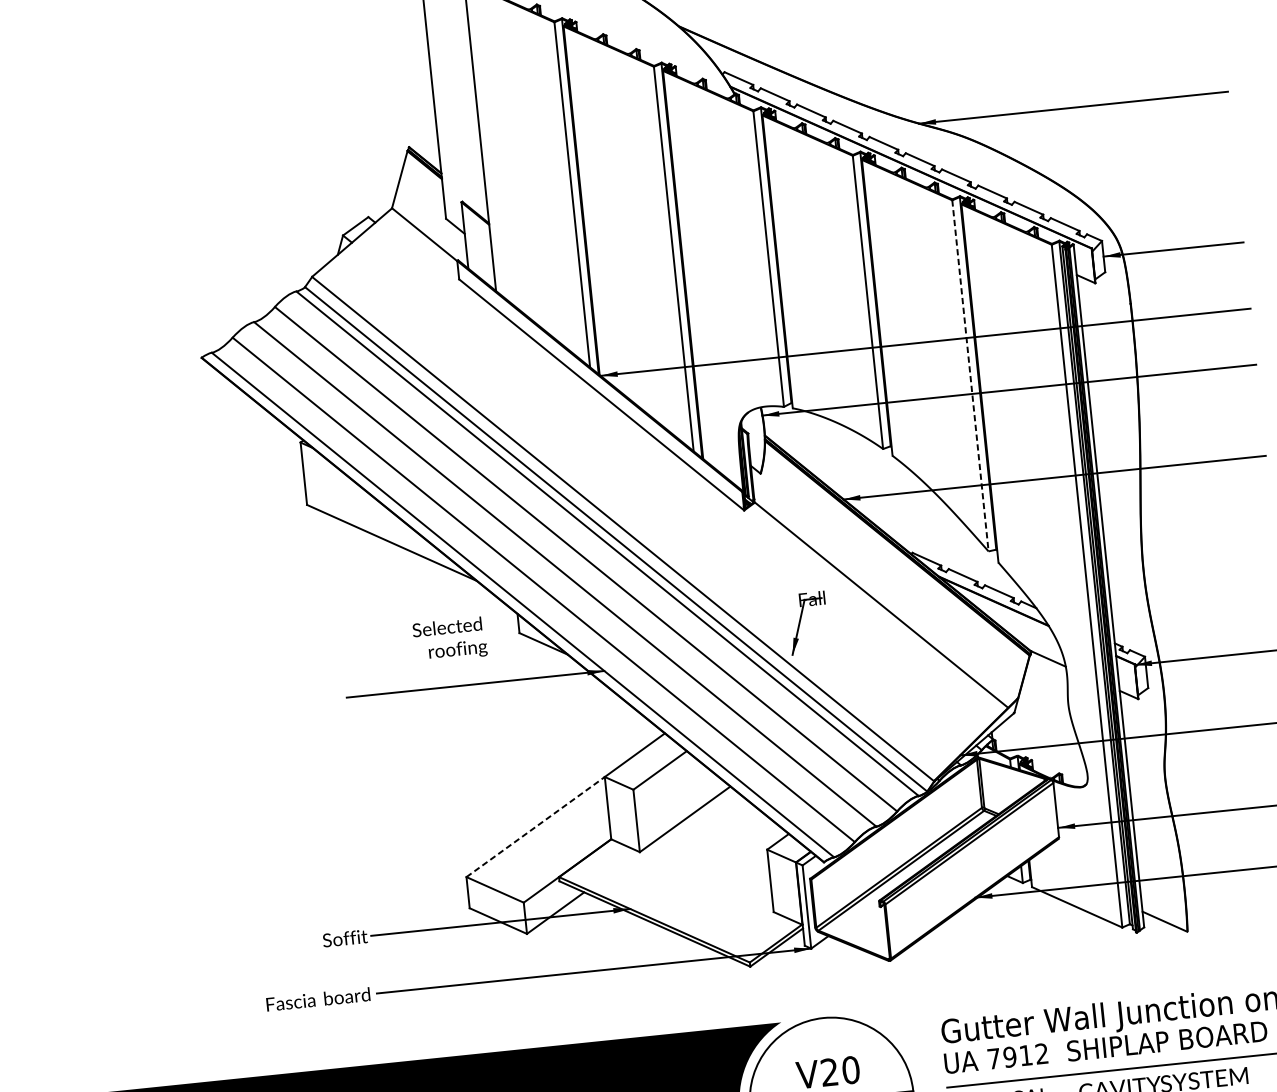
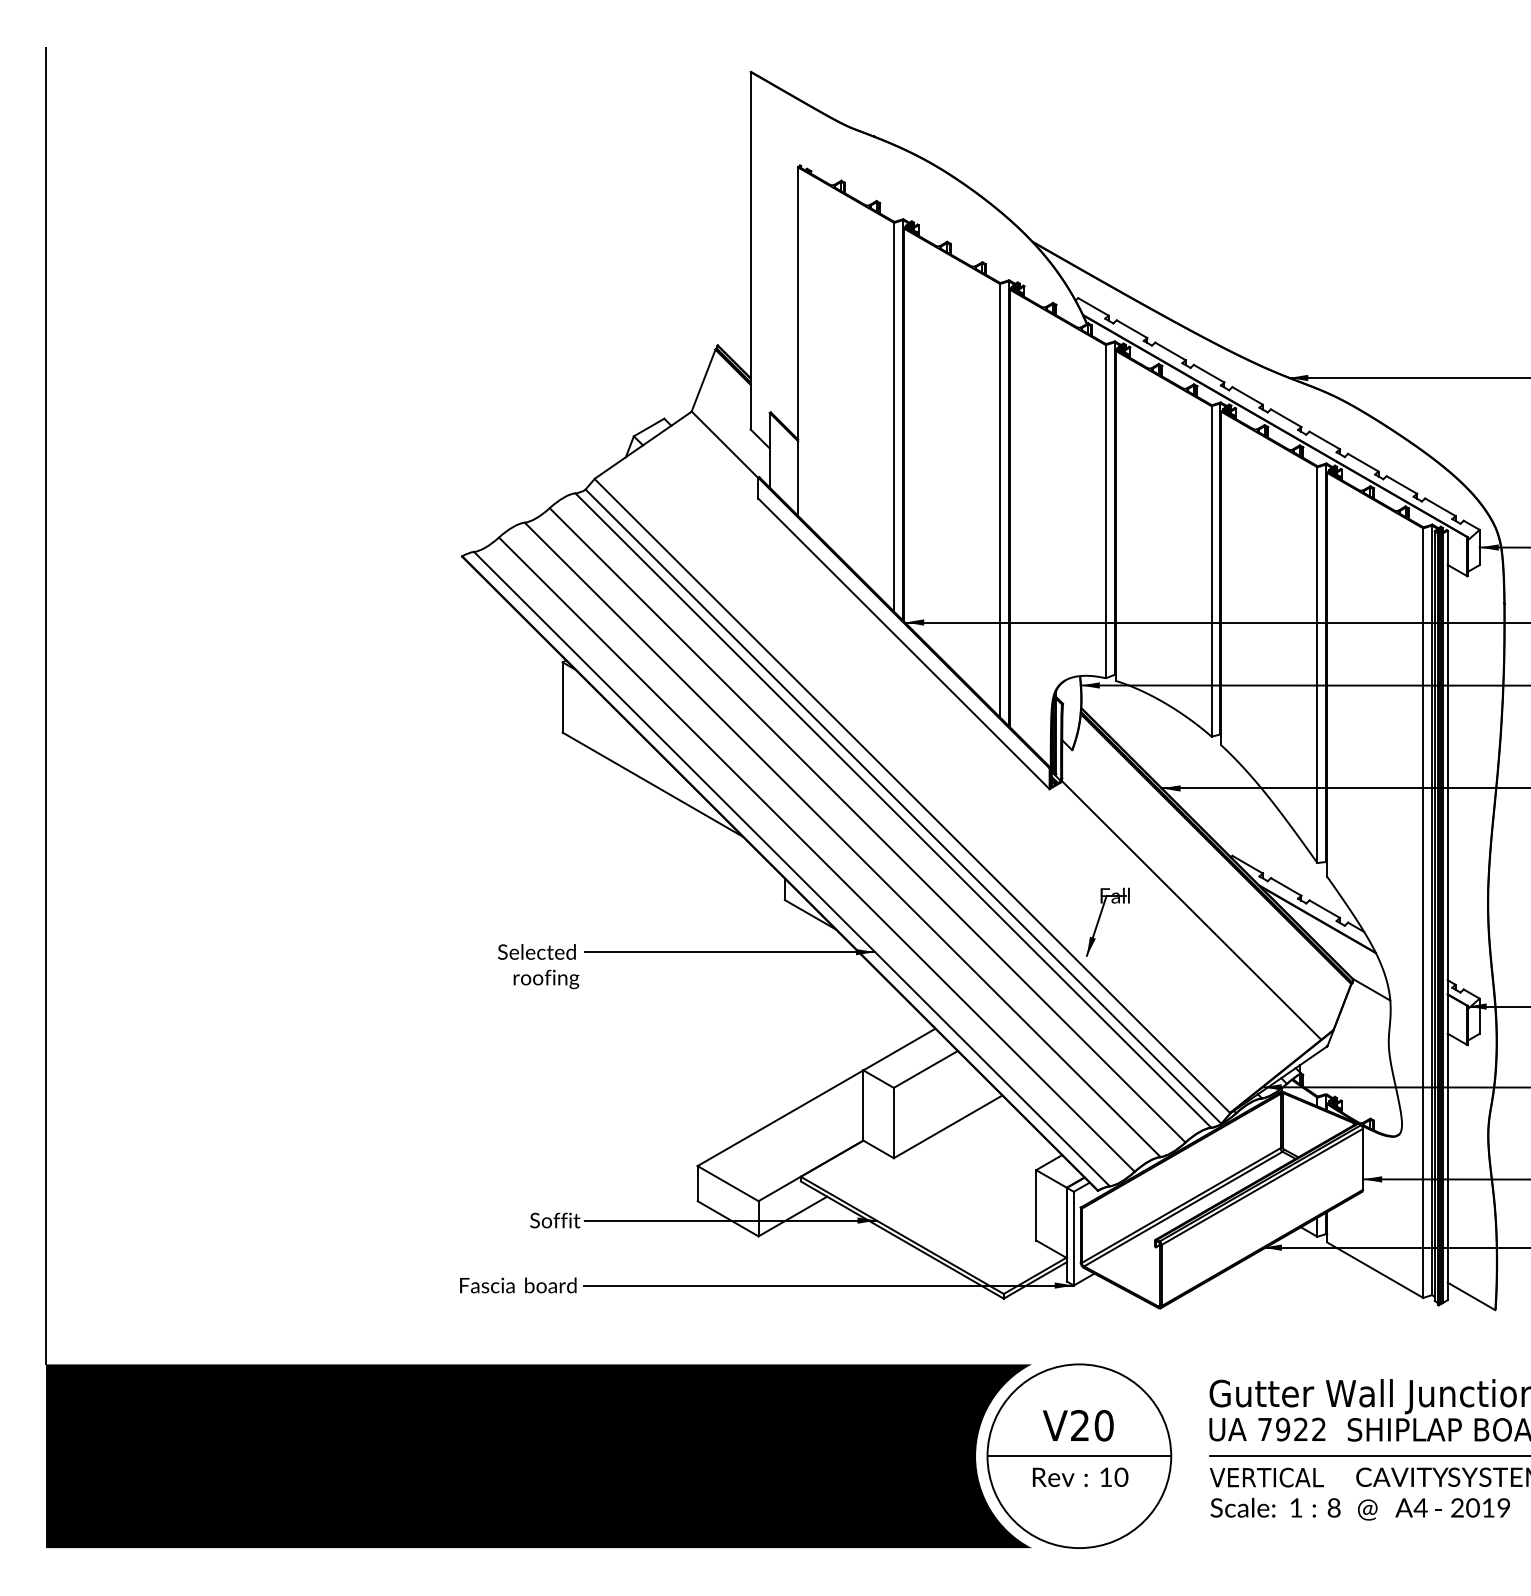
line: (970, 376) -> (1317, 665), dashed -> solid
text: (449, 639) -> (538, 966), moved
line: (535, 827) -> (780, 1118), dashed -> solid
text: (1025, 1054) -> (1300, 1428), 7912 -> 7922

